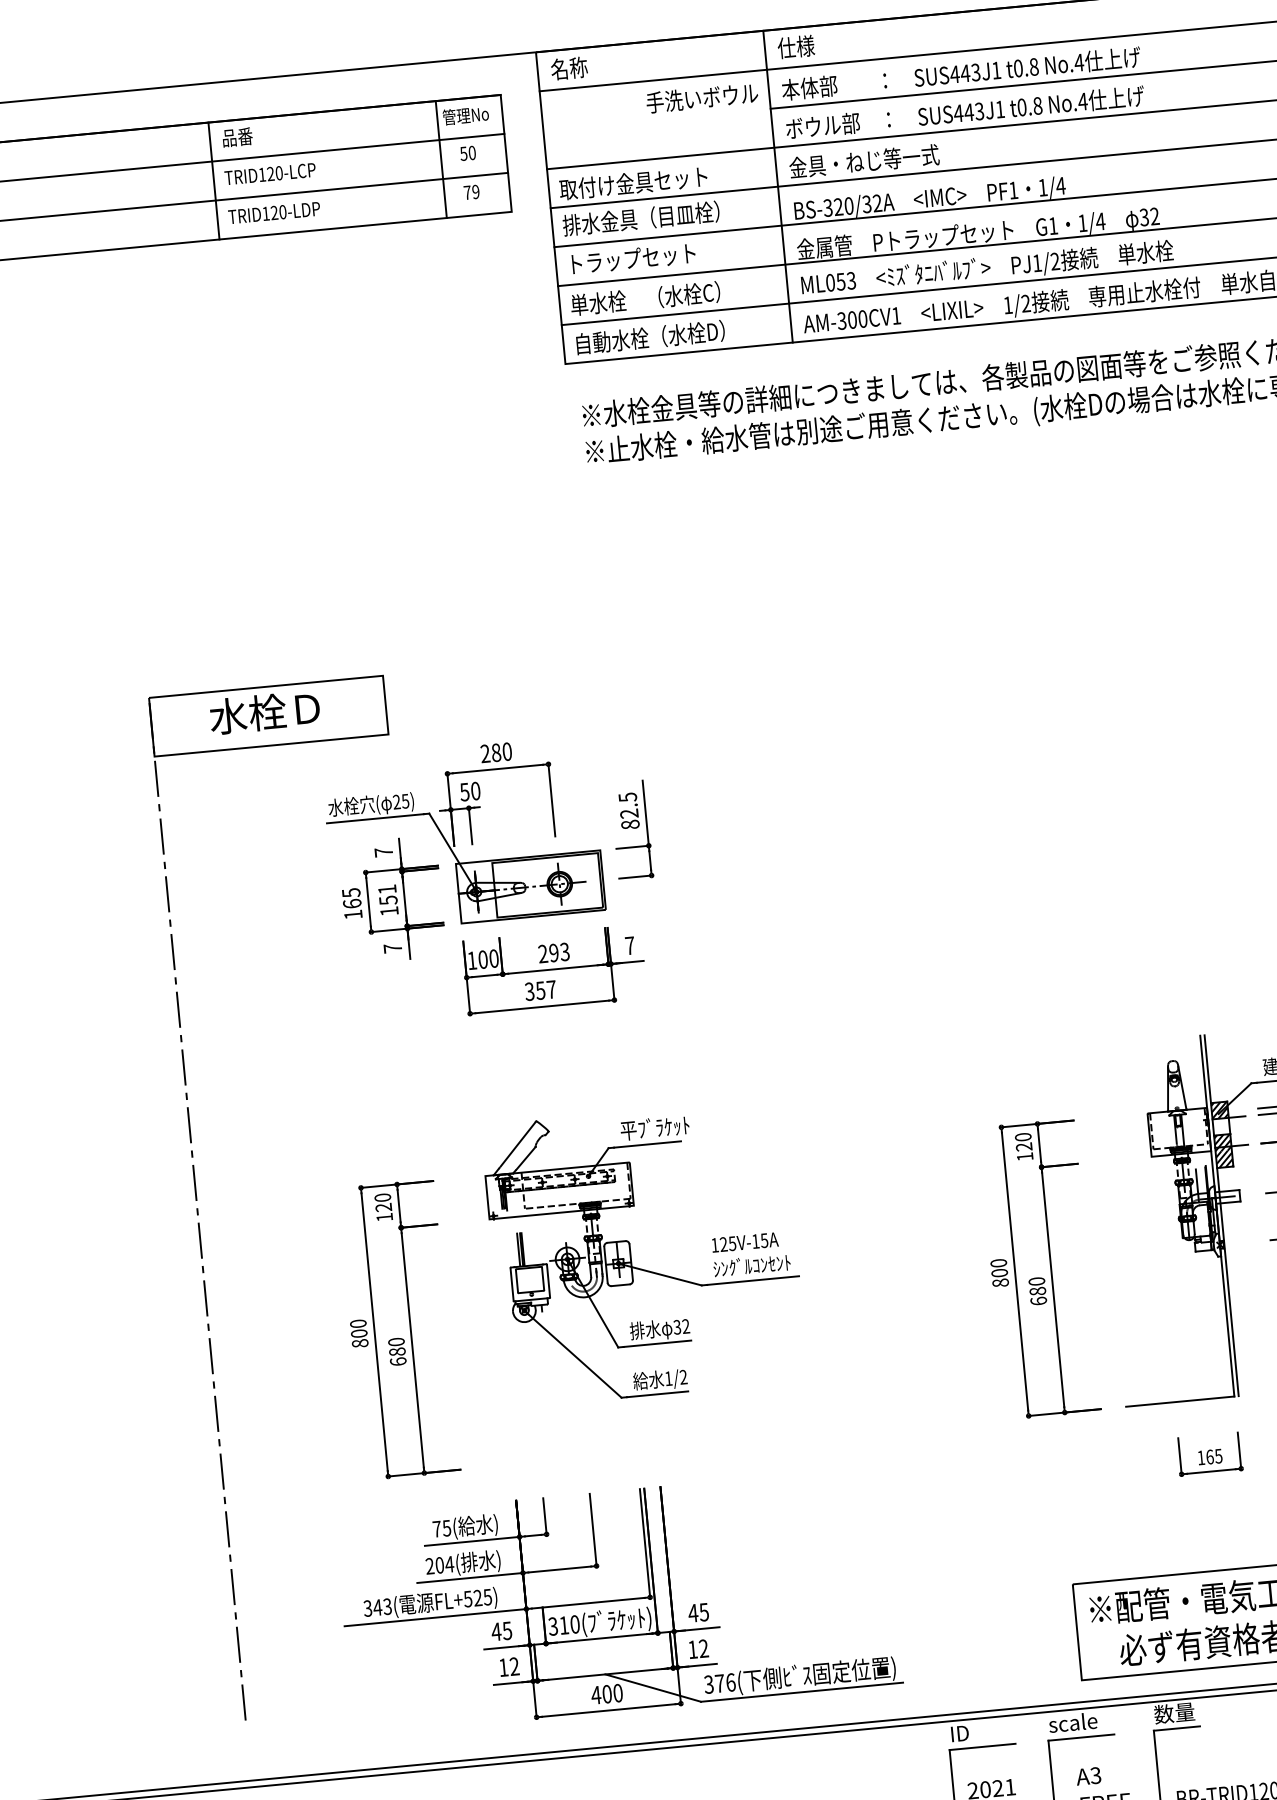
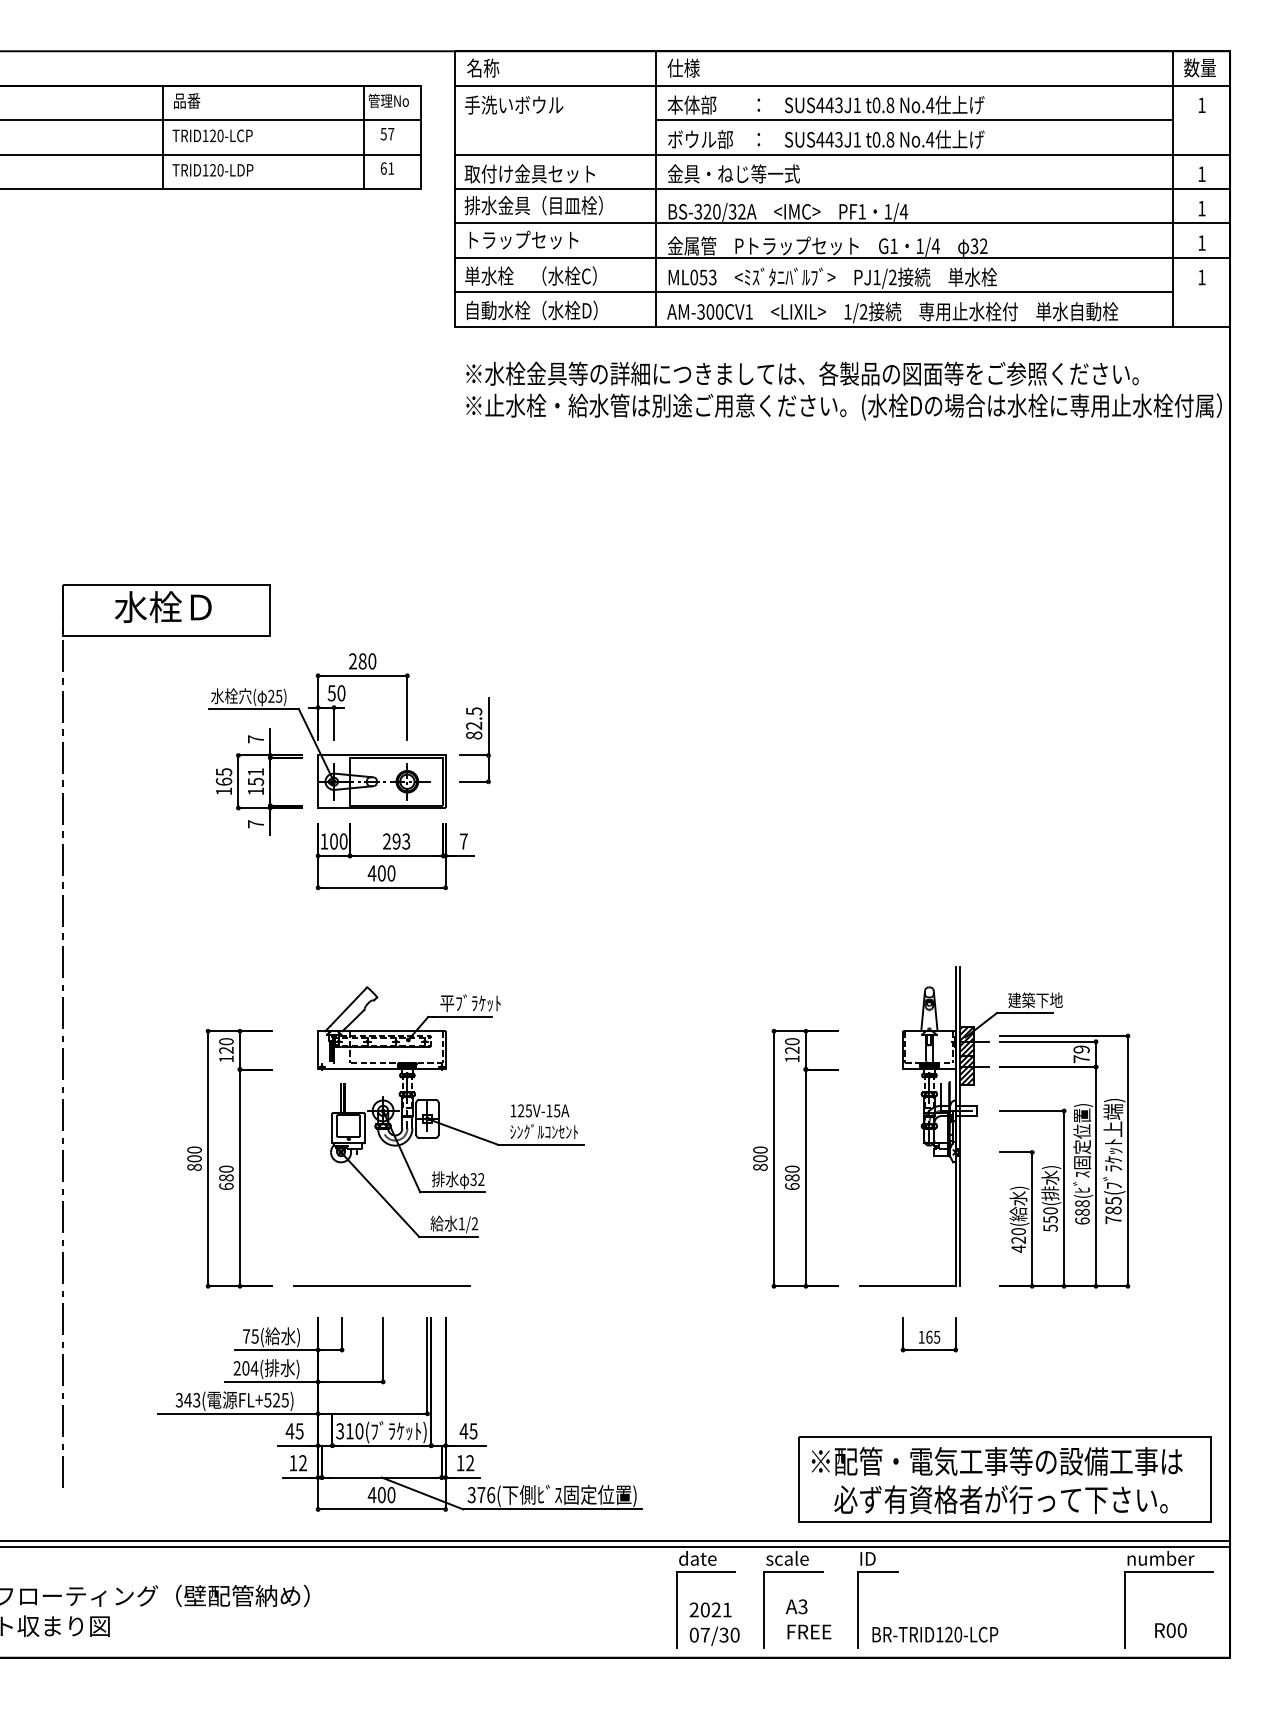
text: (702, 97) -> (514, 104), moved
text: (472, 152) -> (391, 133), 50 -> 57
text: (471, 192) -> (387, 168), 79 -> 61
text: (540, 990) -> (381, 873), 357 -> 400
hatch: (1221, 1126) -> (966, 1048), added
line: (584, 1458) -> (381, 1286), added
text: (1173, 1713) -> (876, 1558), 数量 -> ID
text: (971, 1732) -> (697, 1558), ID -> date

